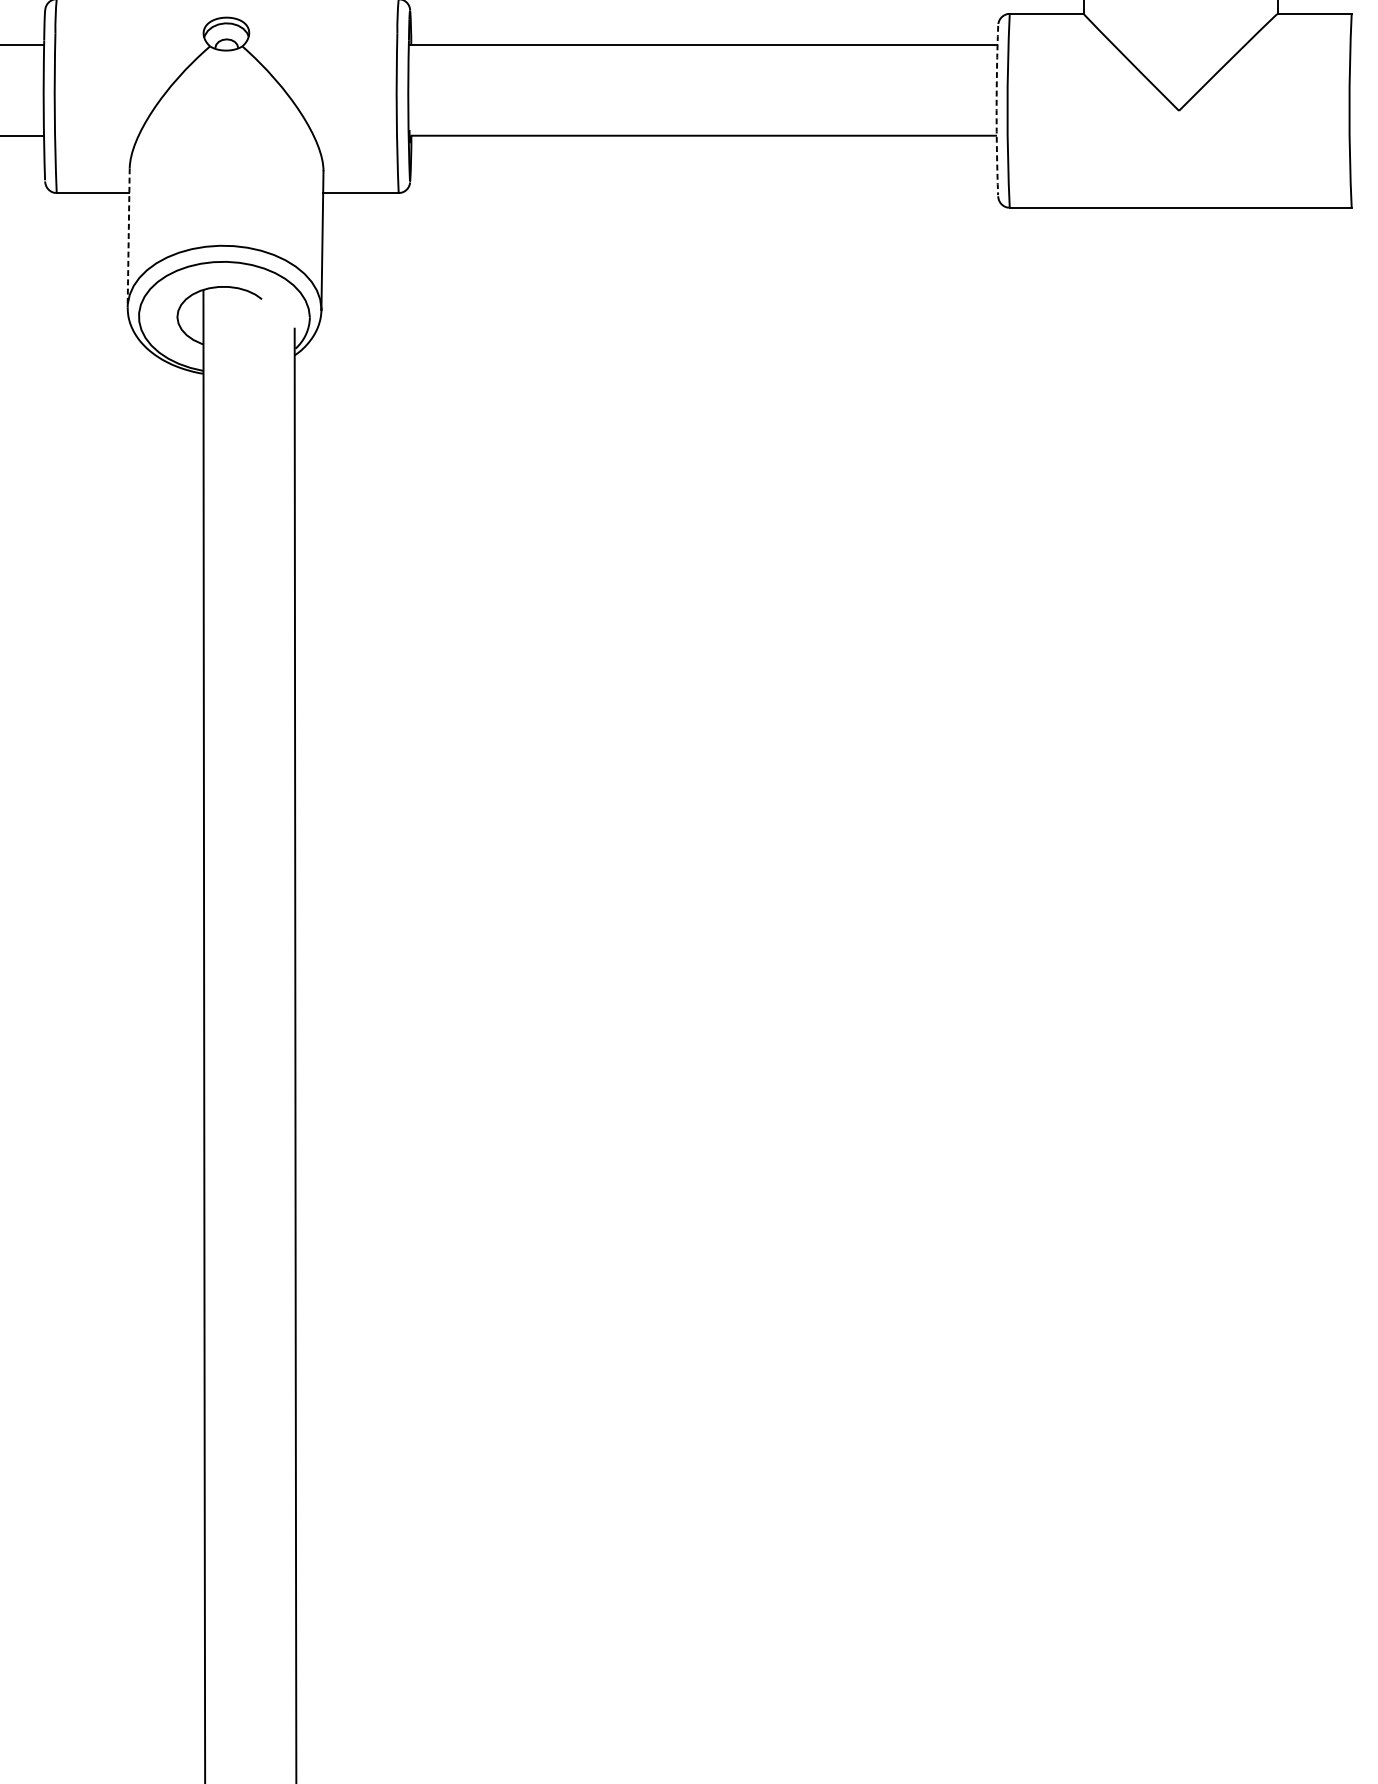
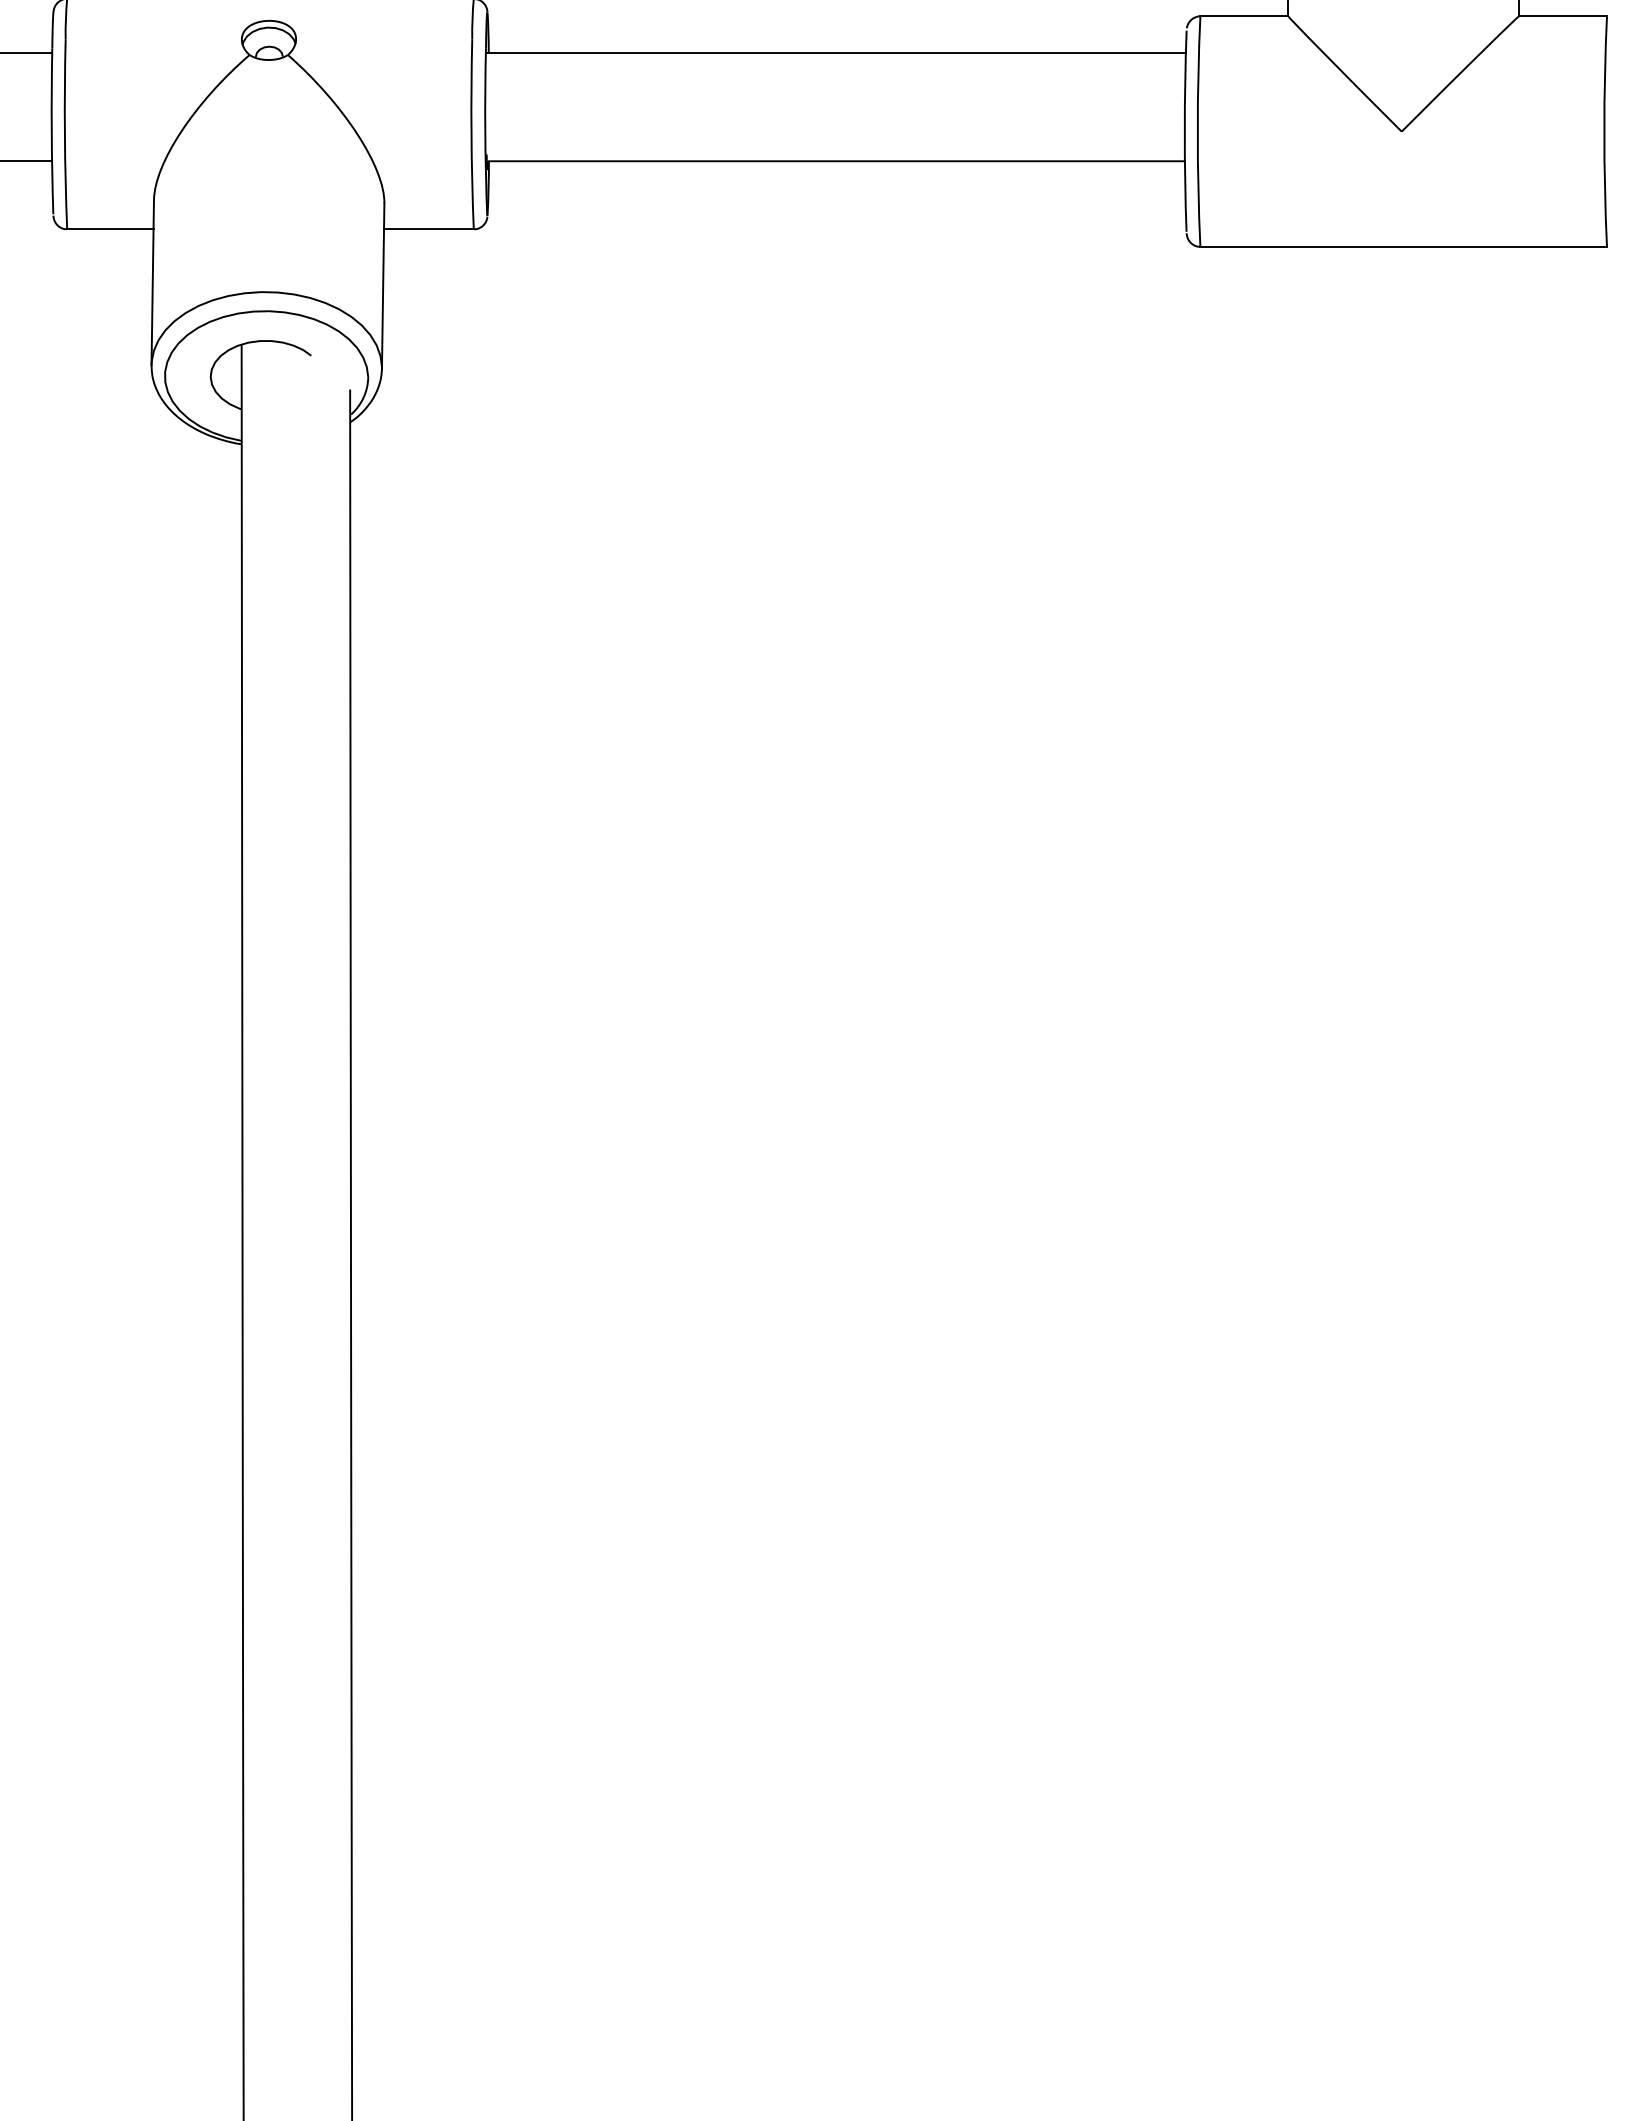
arc: (996, 110) -> (1184, 131), dashed -> solid
line: (128, 237) -> (152, 282), dashed -> solid

